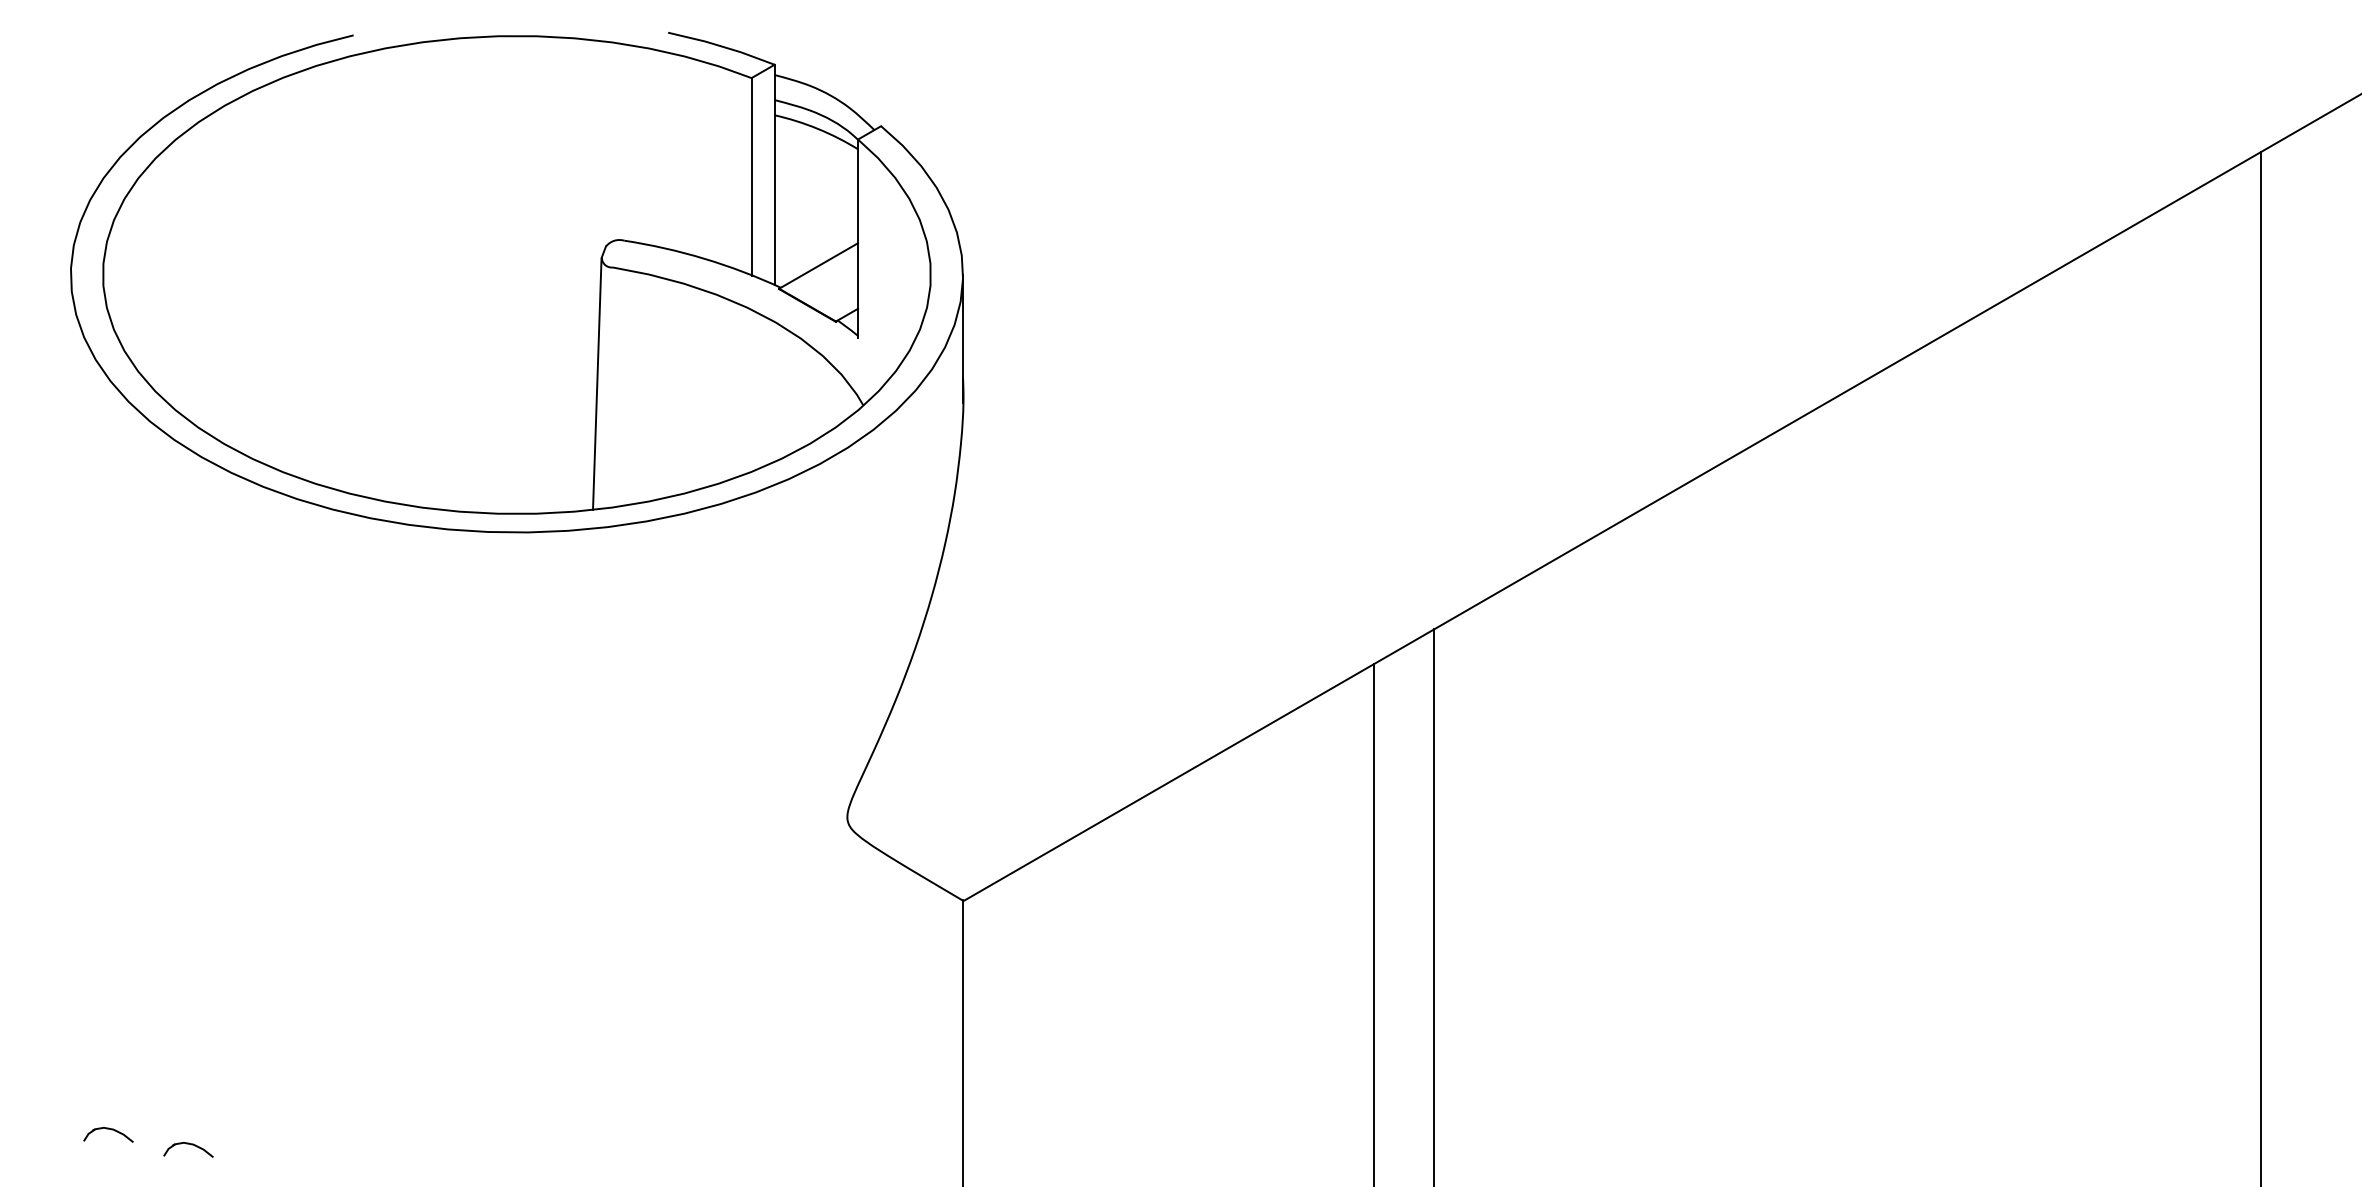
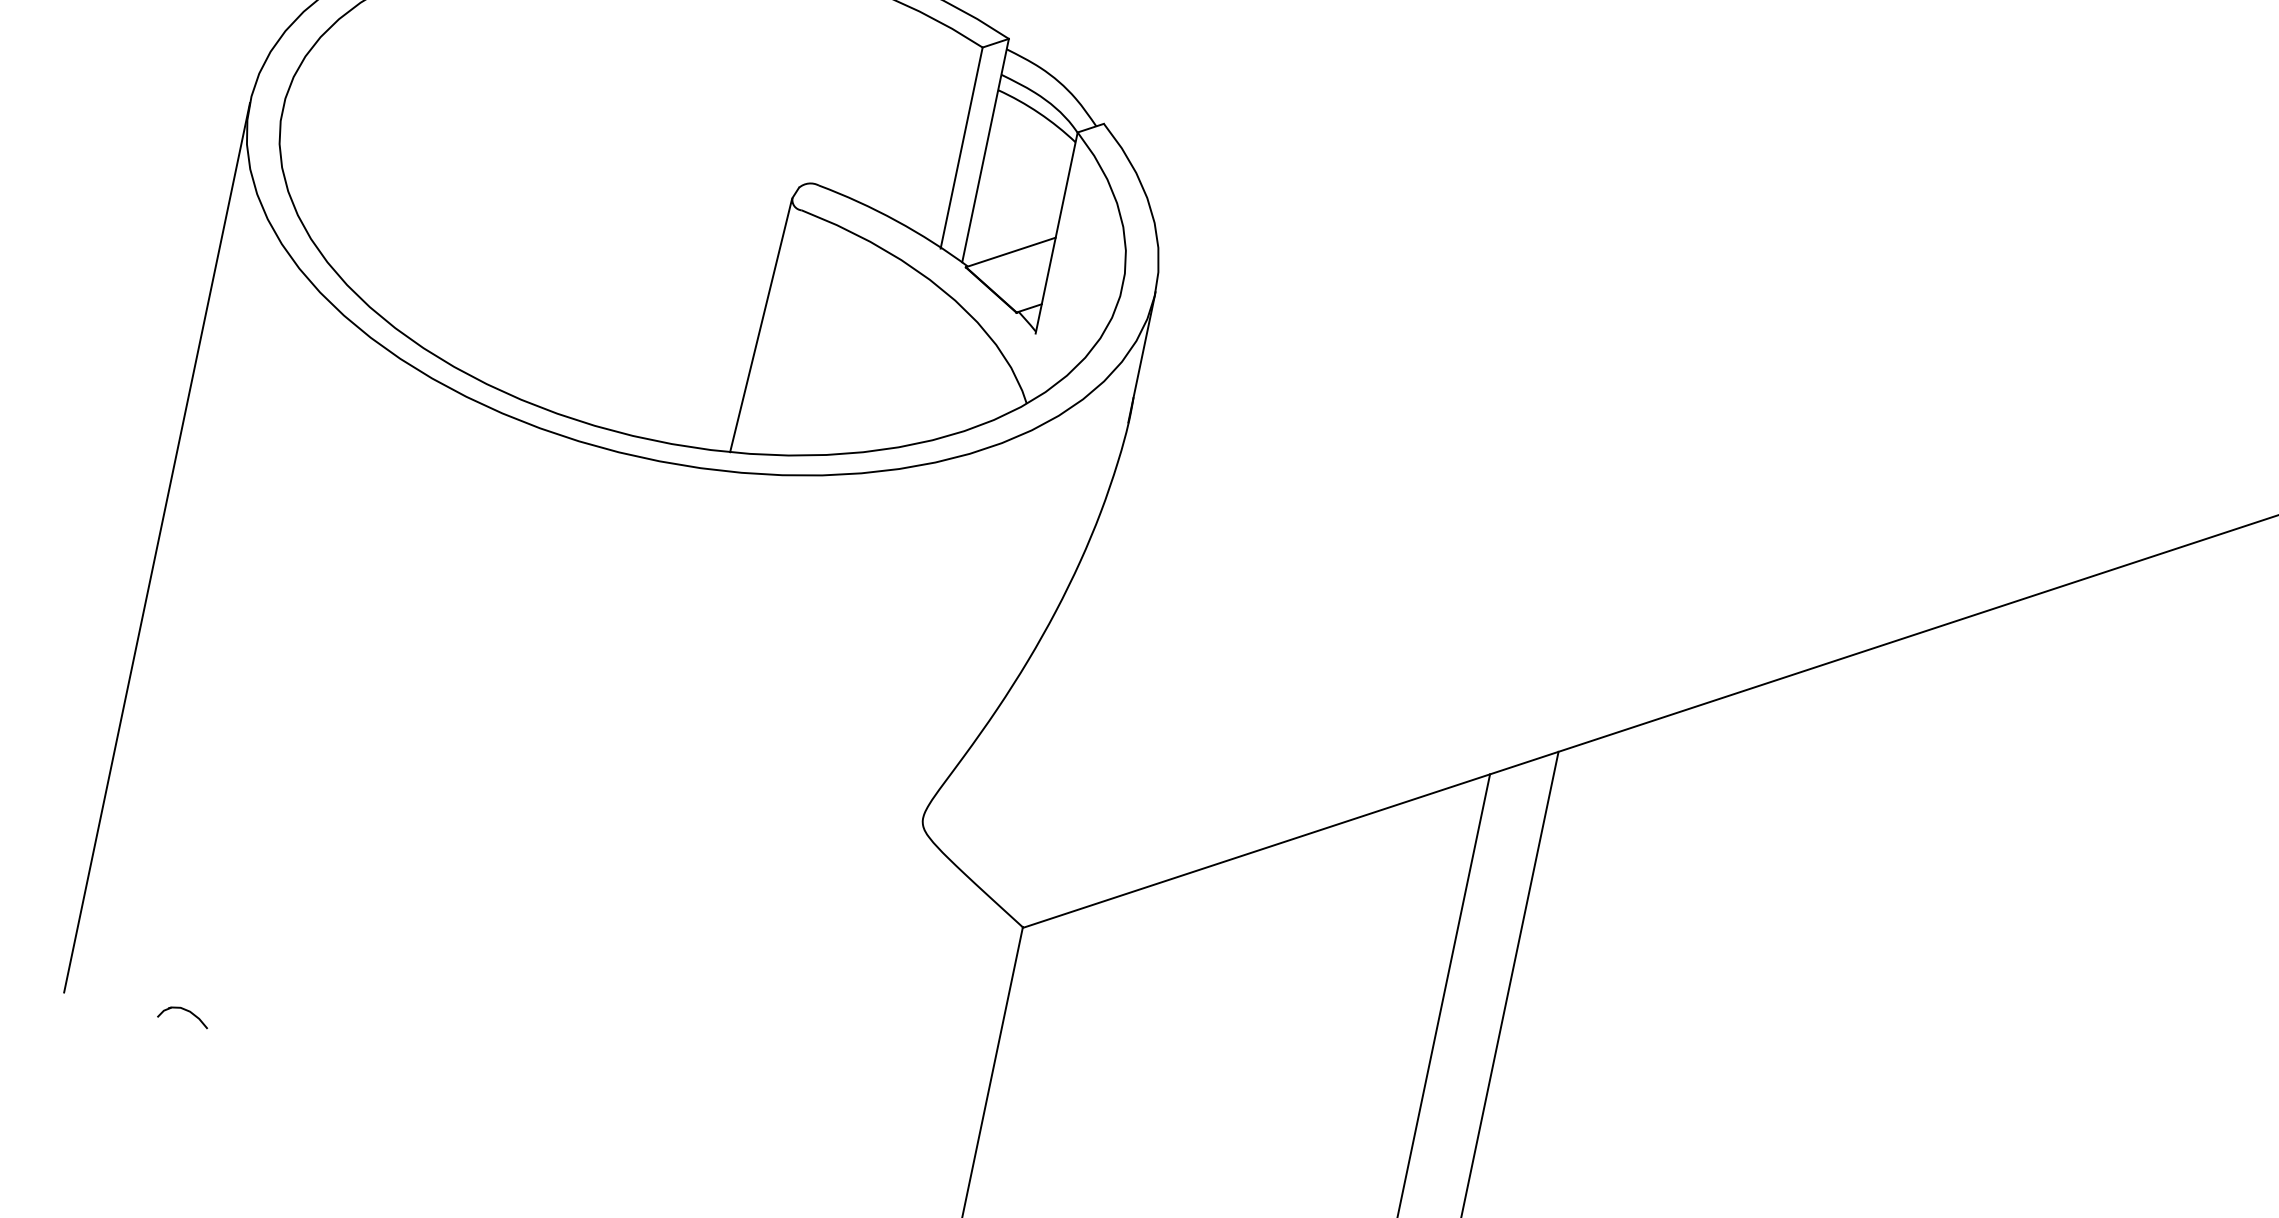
line: (70, 713) -> (156, 548), added
part: (108, 1134) -> (105, 983), removed

